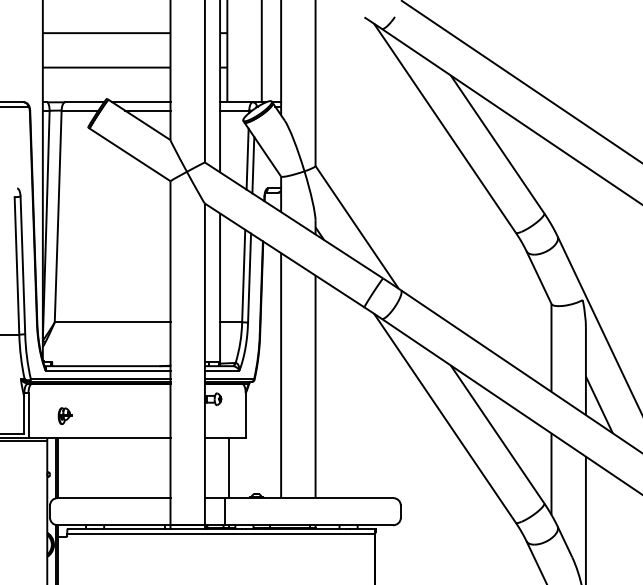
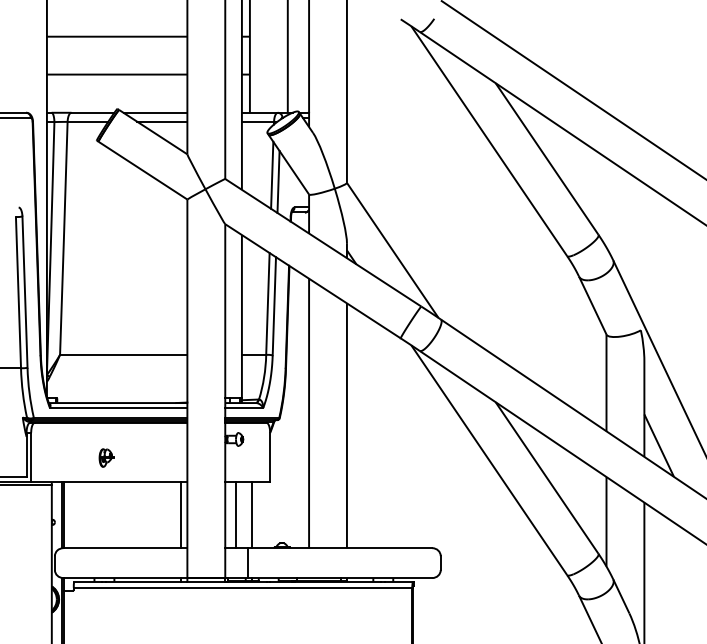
part: (64, 415) -> (105, 457), moved
line: (165, 468) -> (181, 515), added
line: (215, 468) -> (236, 515), added

